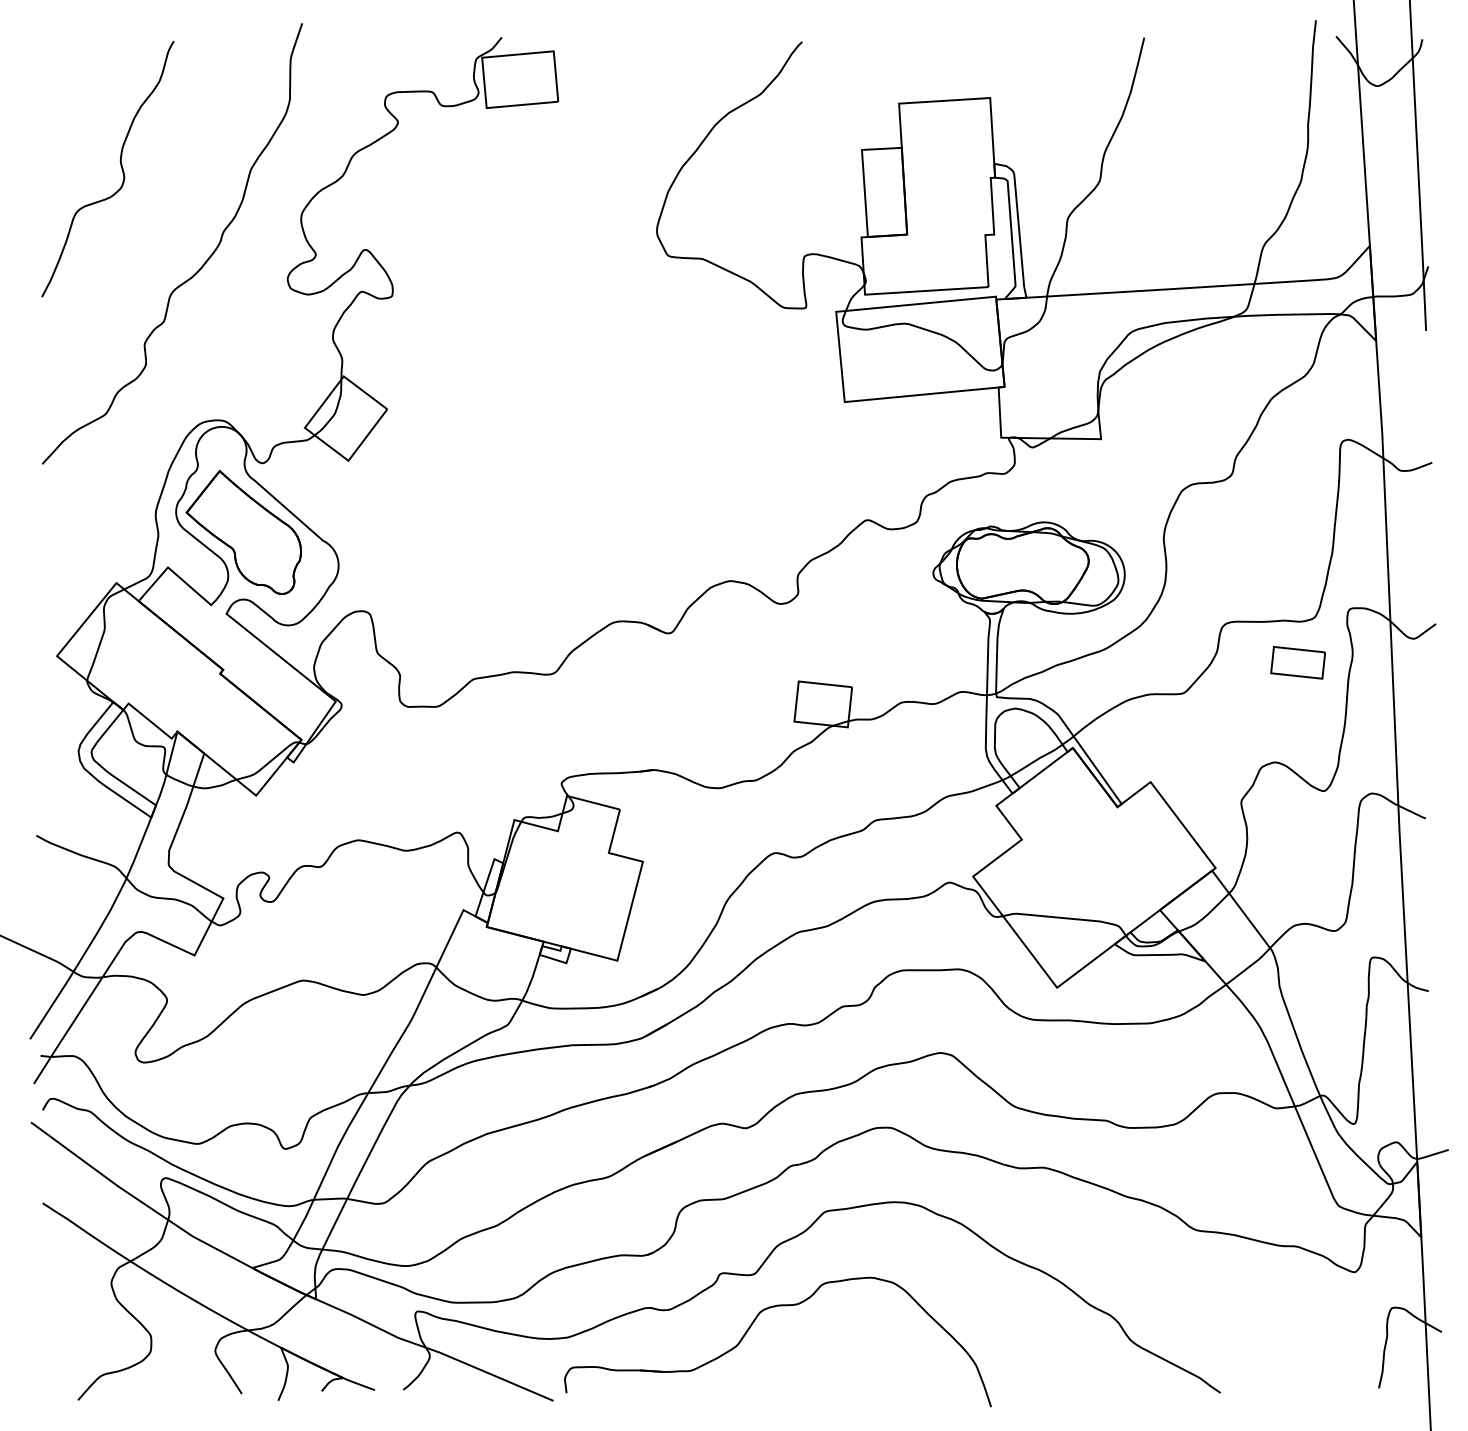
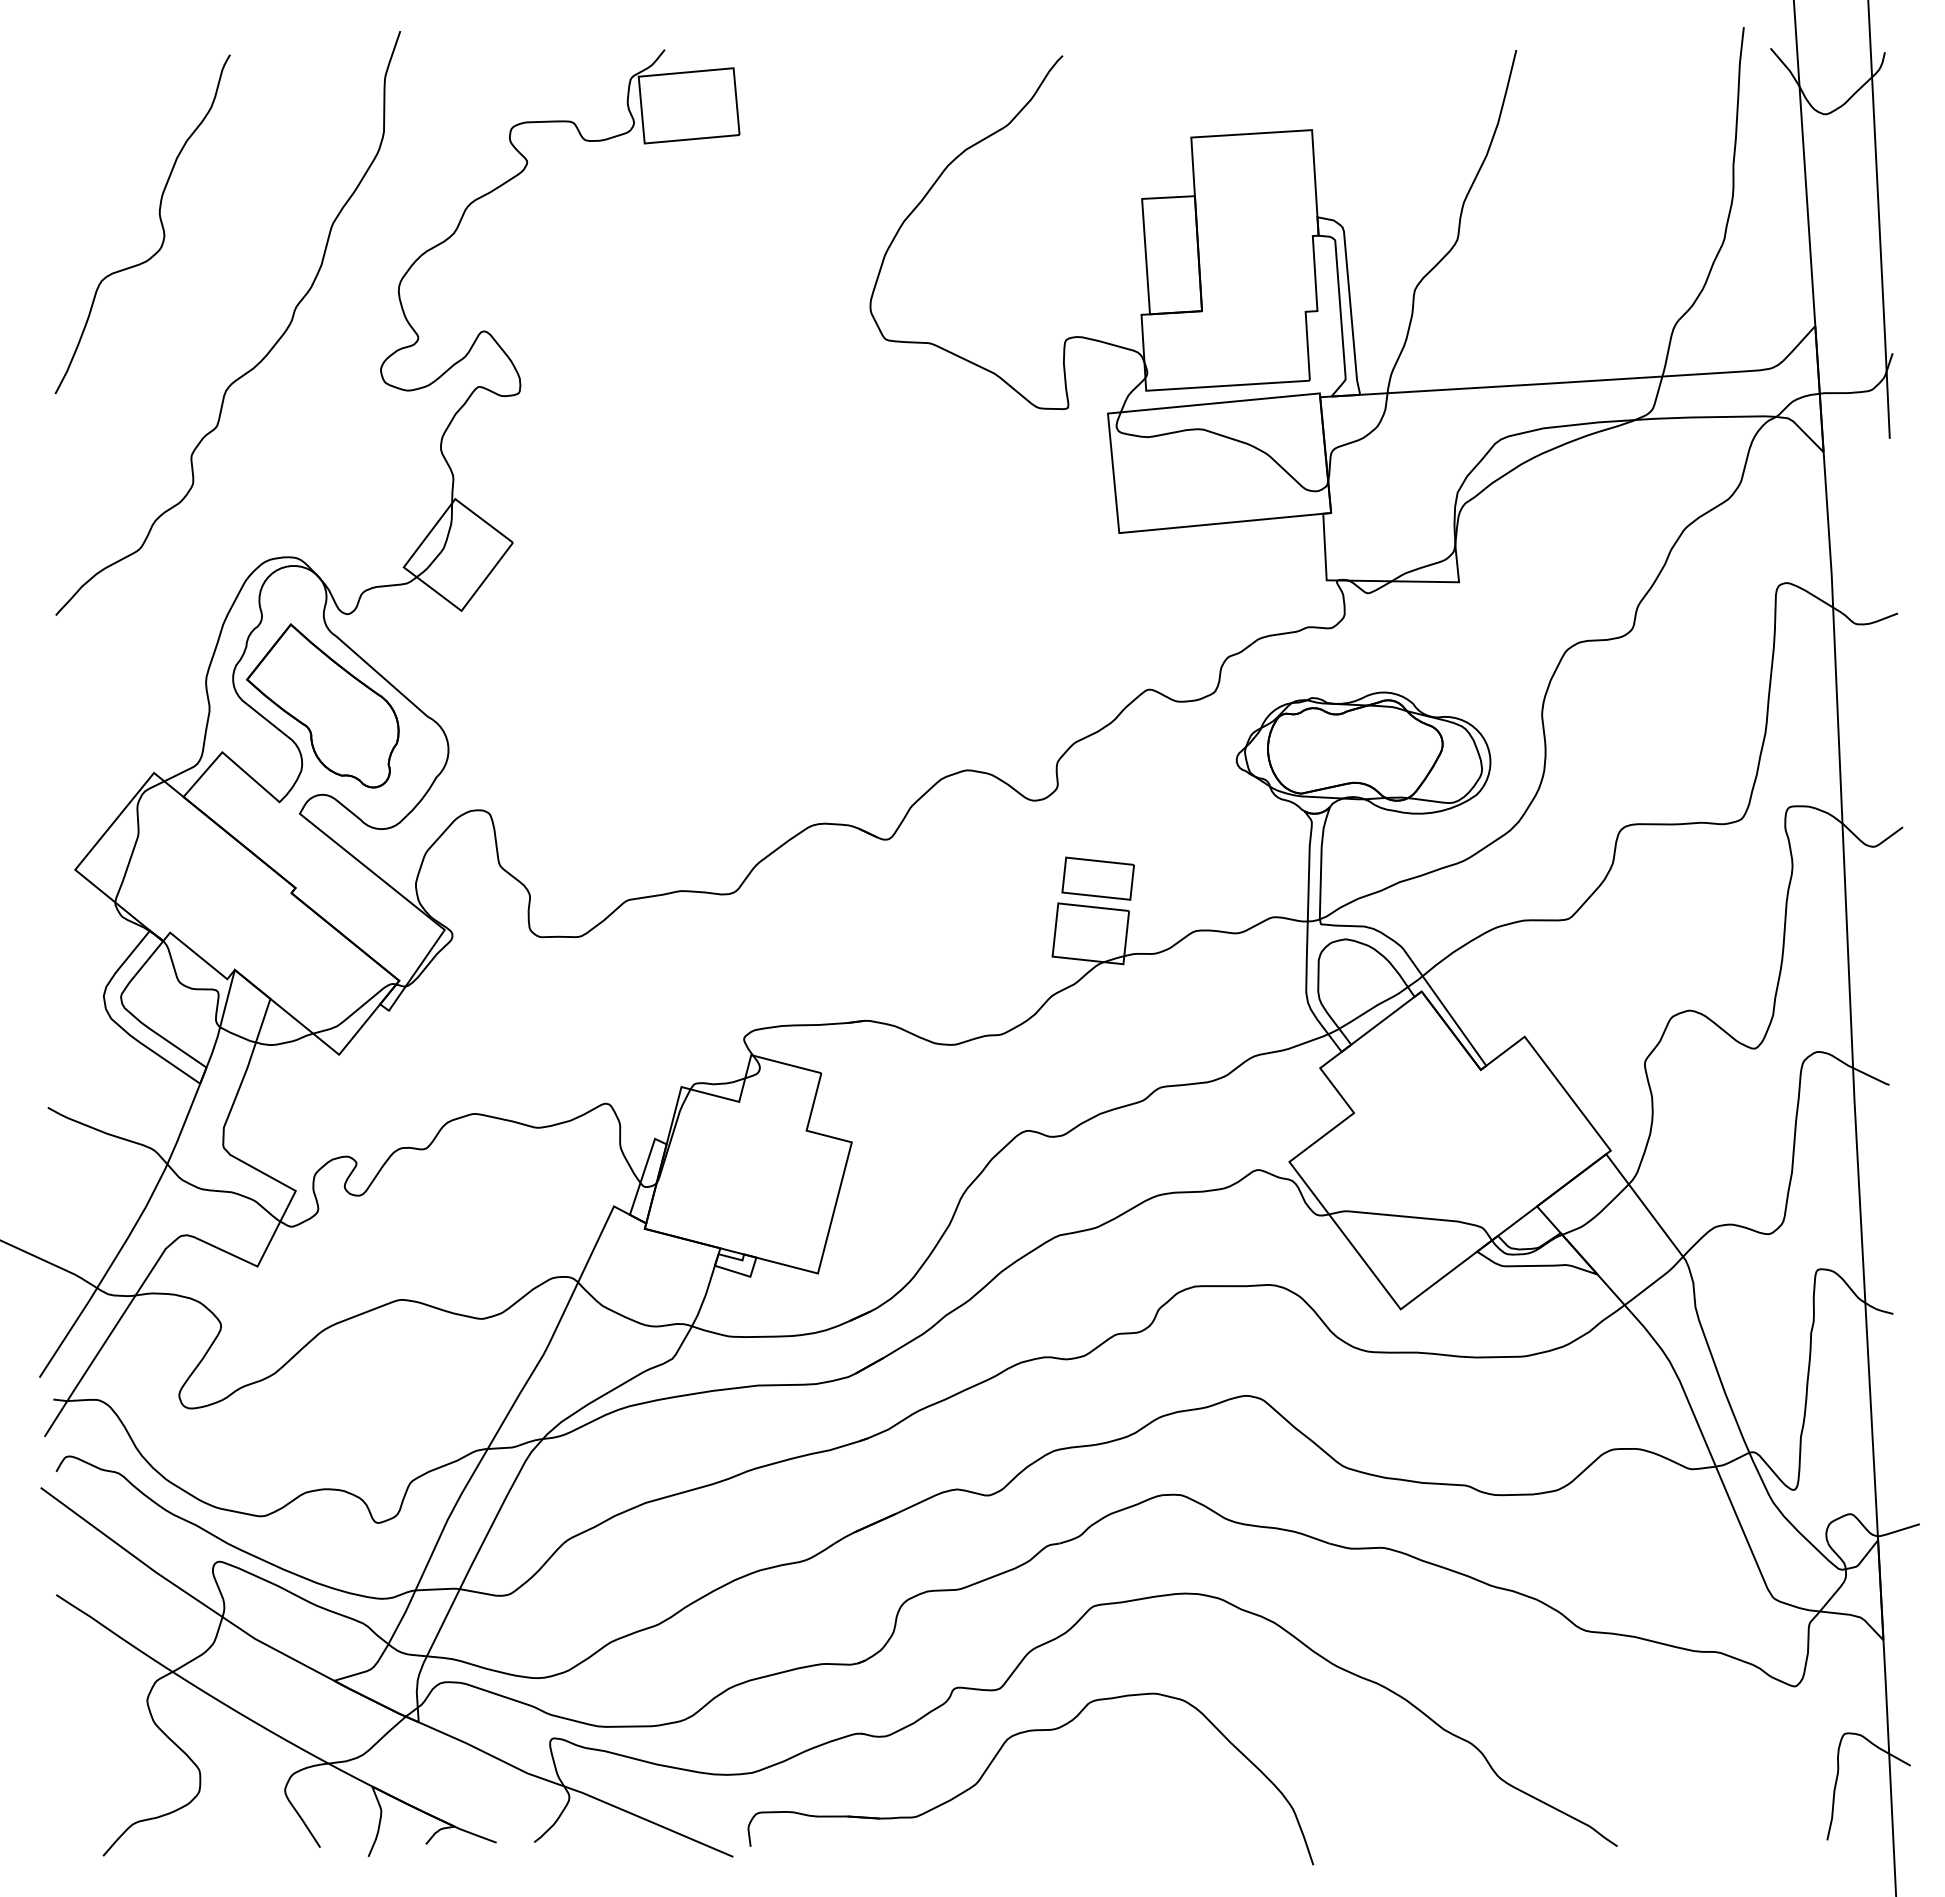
part: (1297, 662) -> (1097, 878), moved

